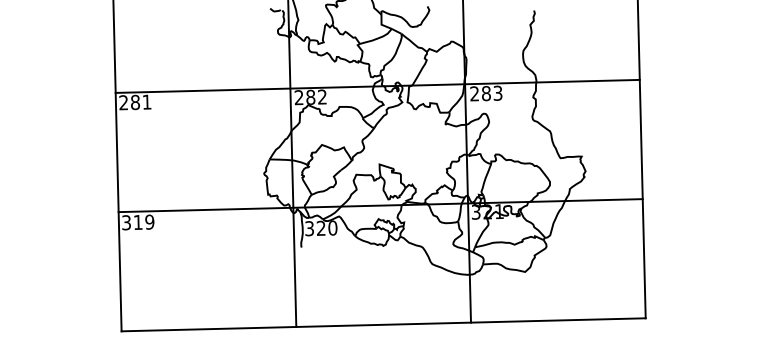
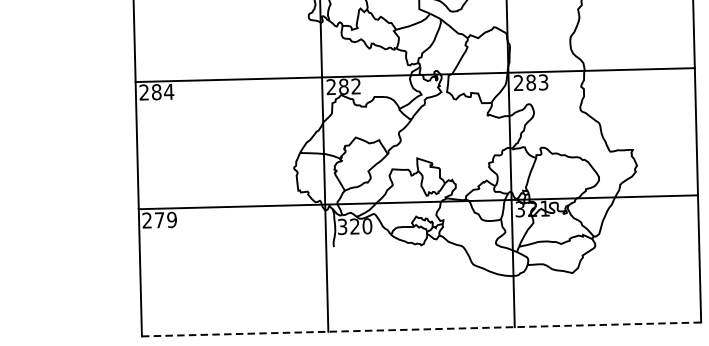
text: (146, 101) -> (168, 91), 281 -> 284
text: (132, 222) -> (153, 220), 319 -> 279
line: (384, 324) -> (422, 329), solid -> dashed

